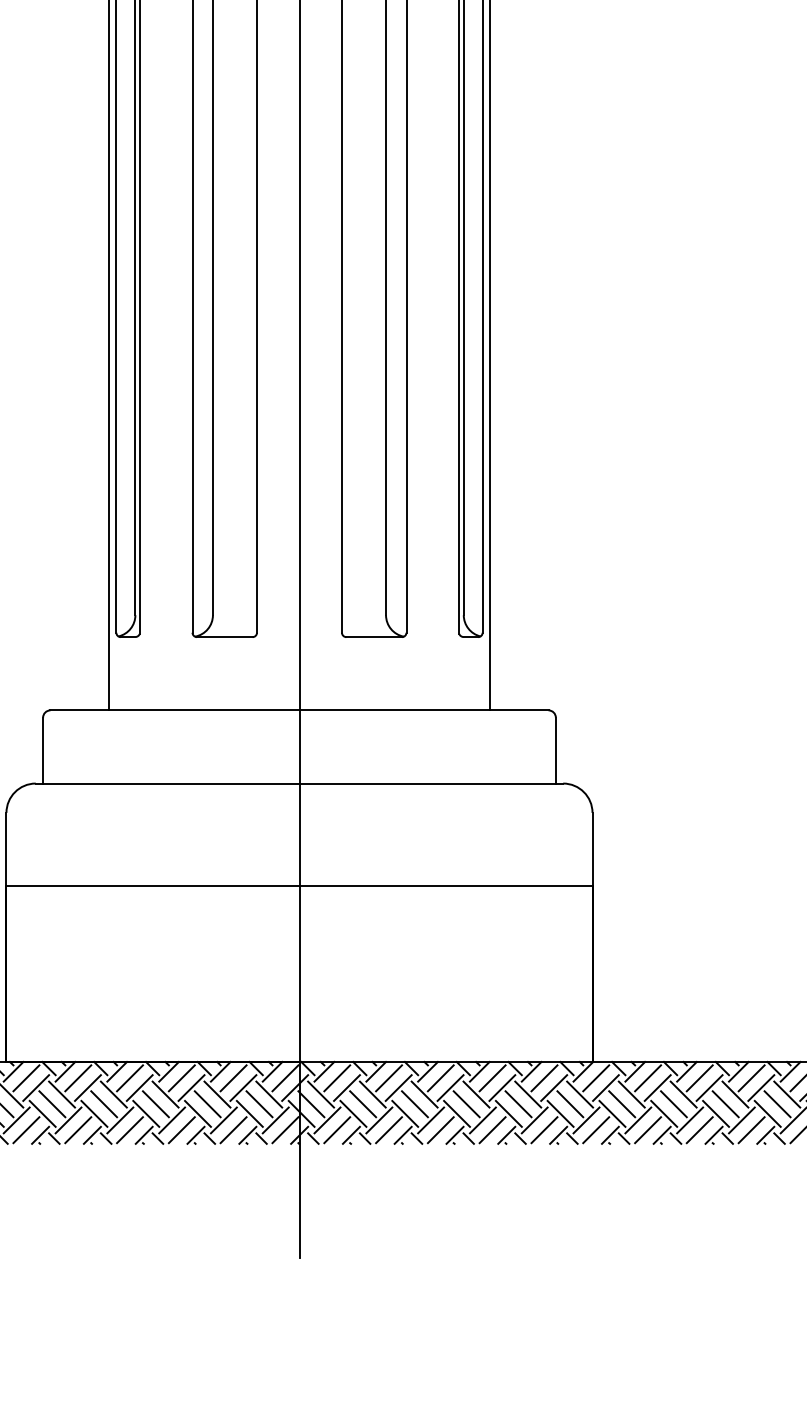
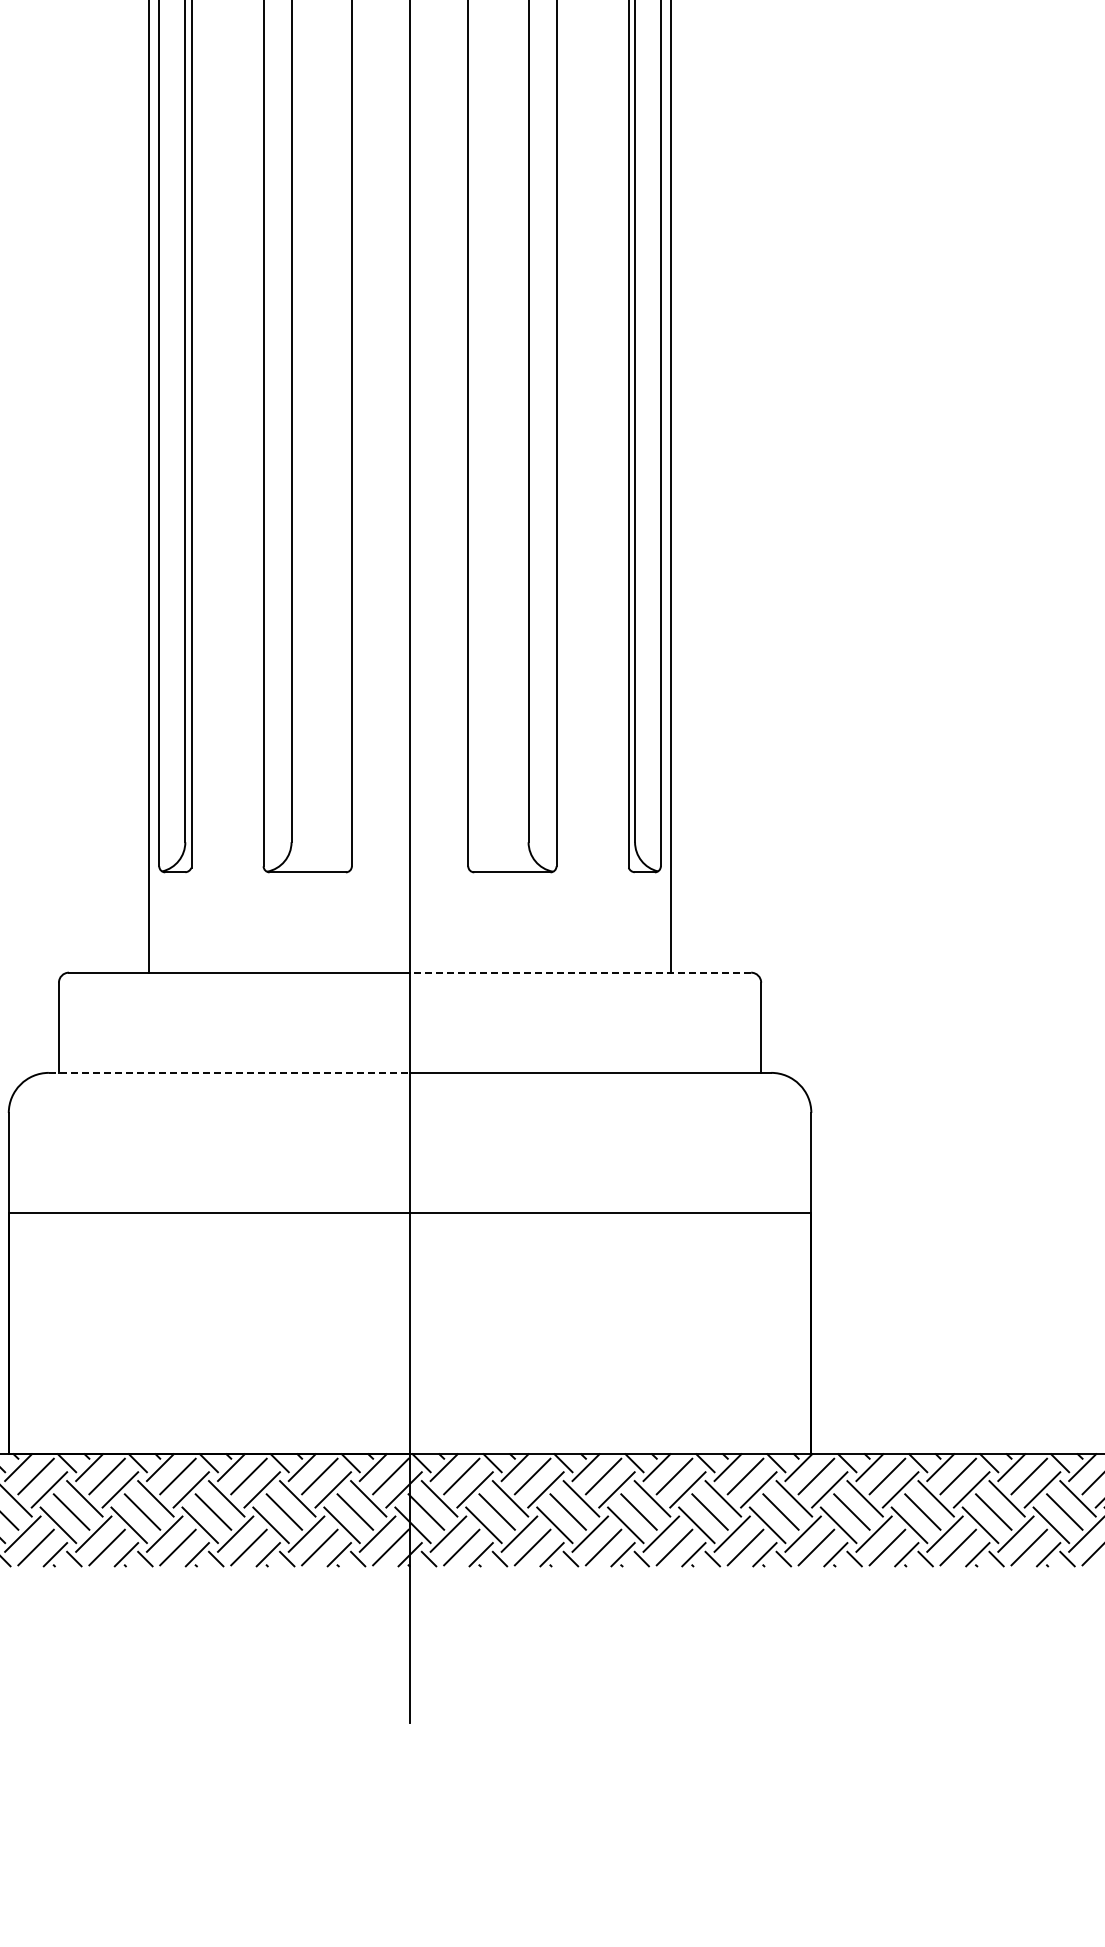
line: (423, 710) -> (580, 972), solid -> dashed
line: (167, 783) -> (229, 1072), solid -> dashed

